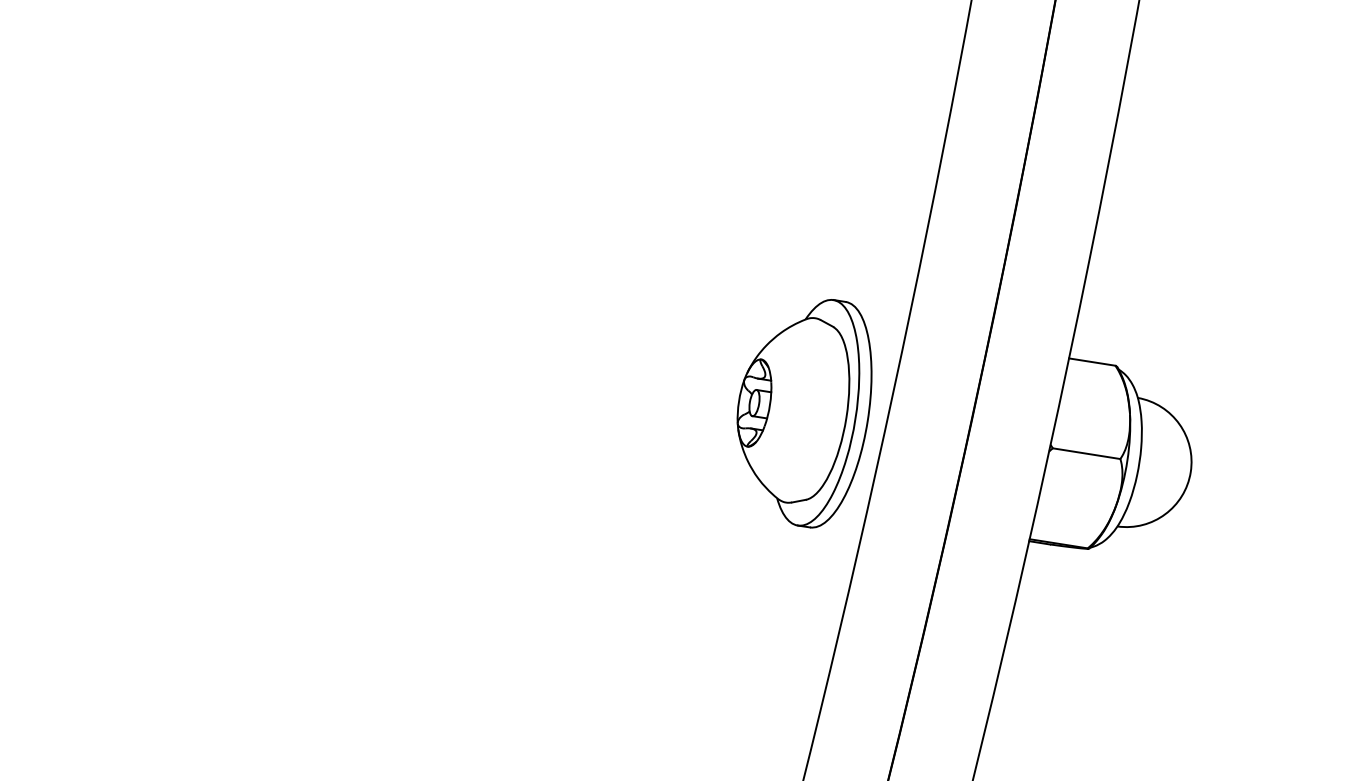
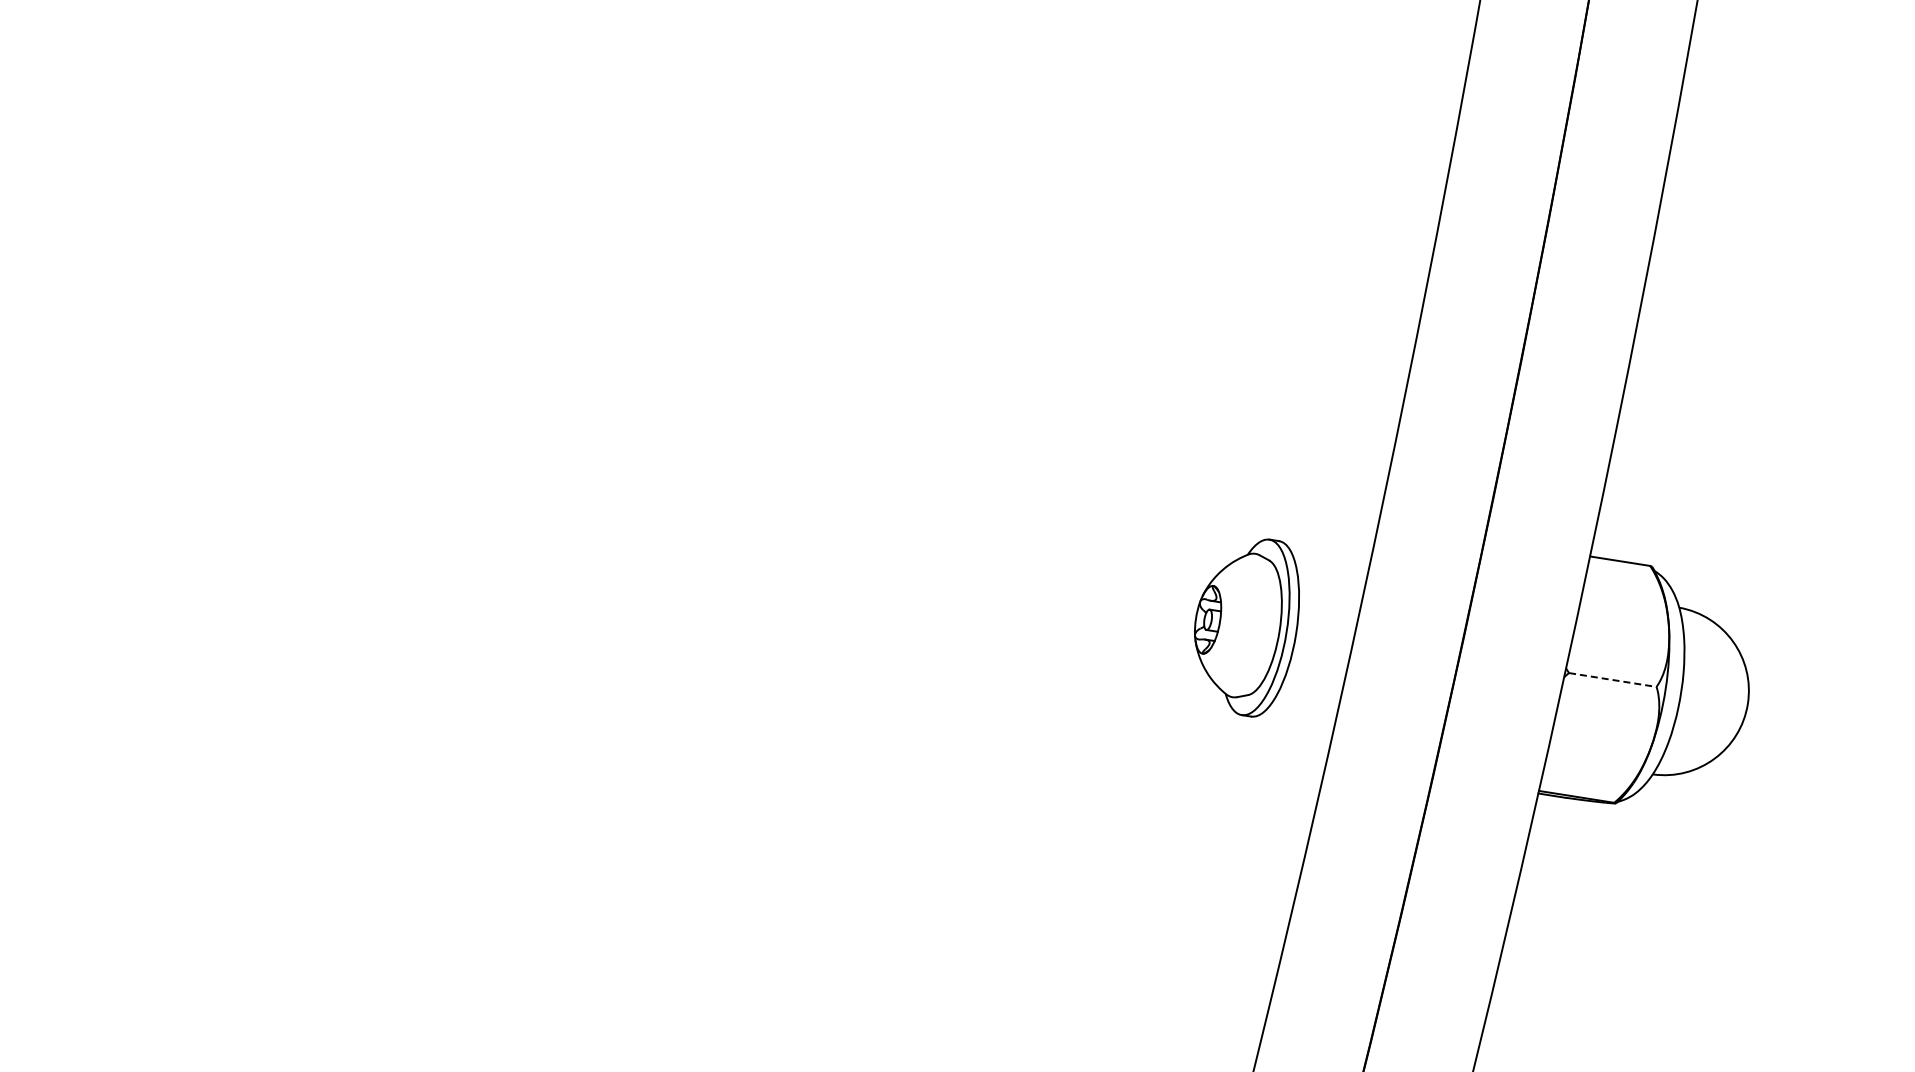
part: (804, 413) -> (1246, 627), size x0.6
line: (1087, 454) -> (1613, 680), solid -> dashed

